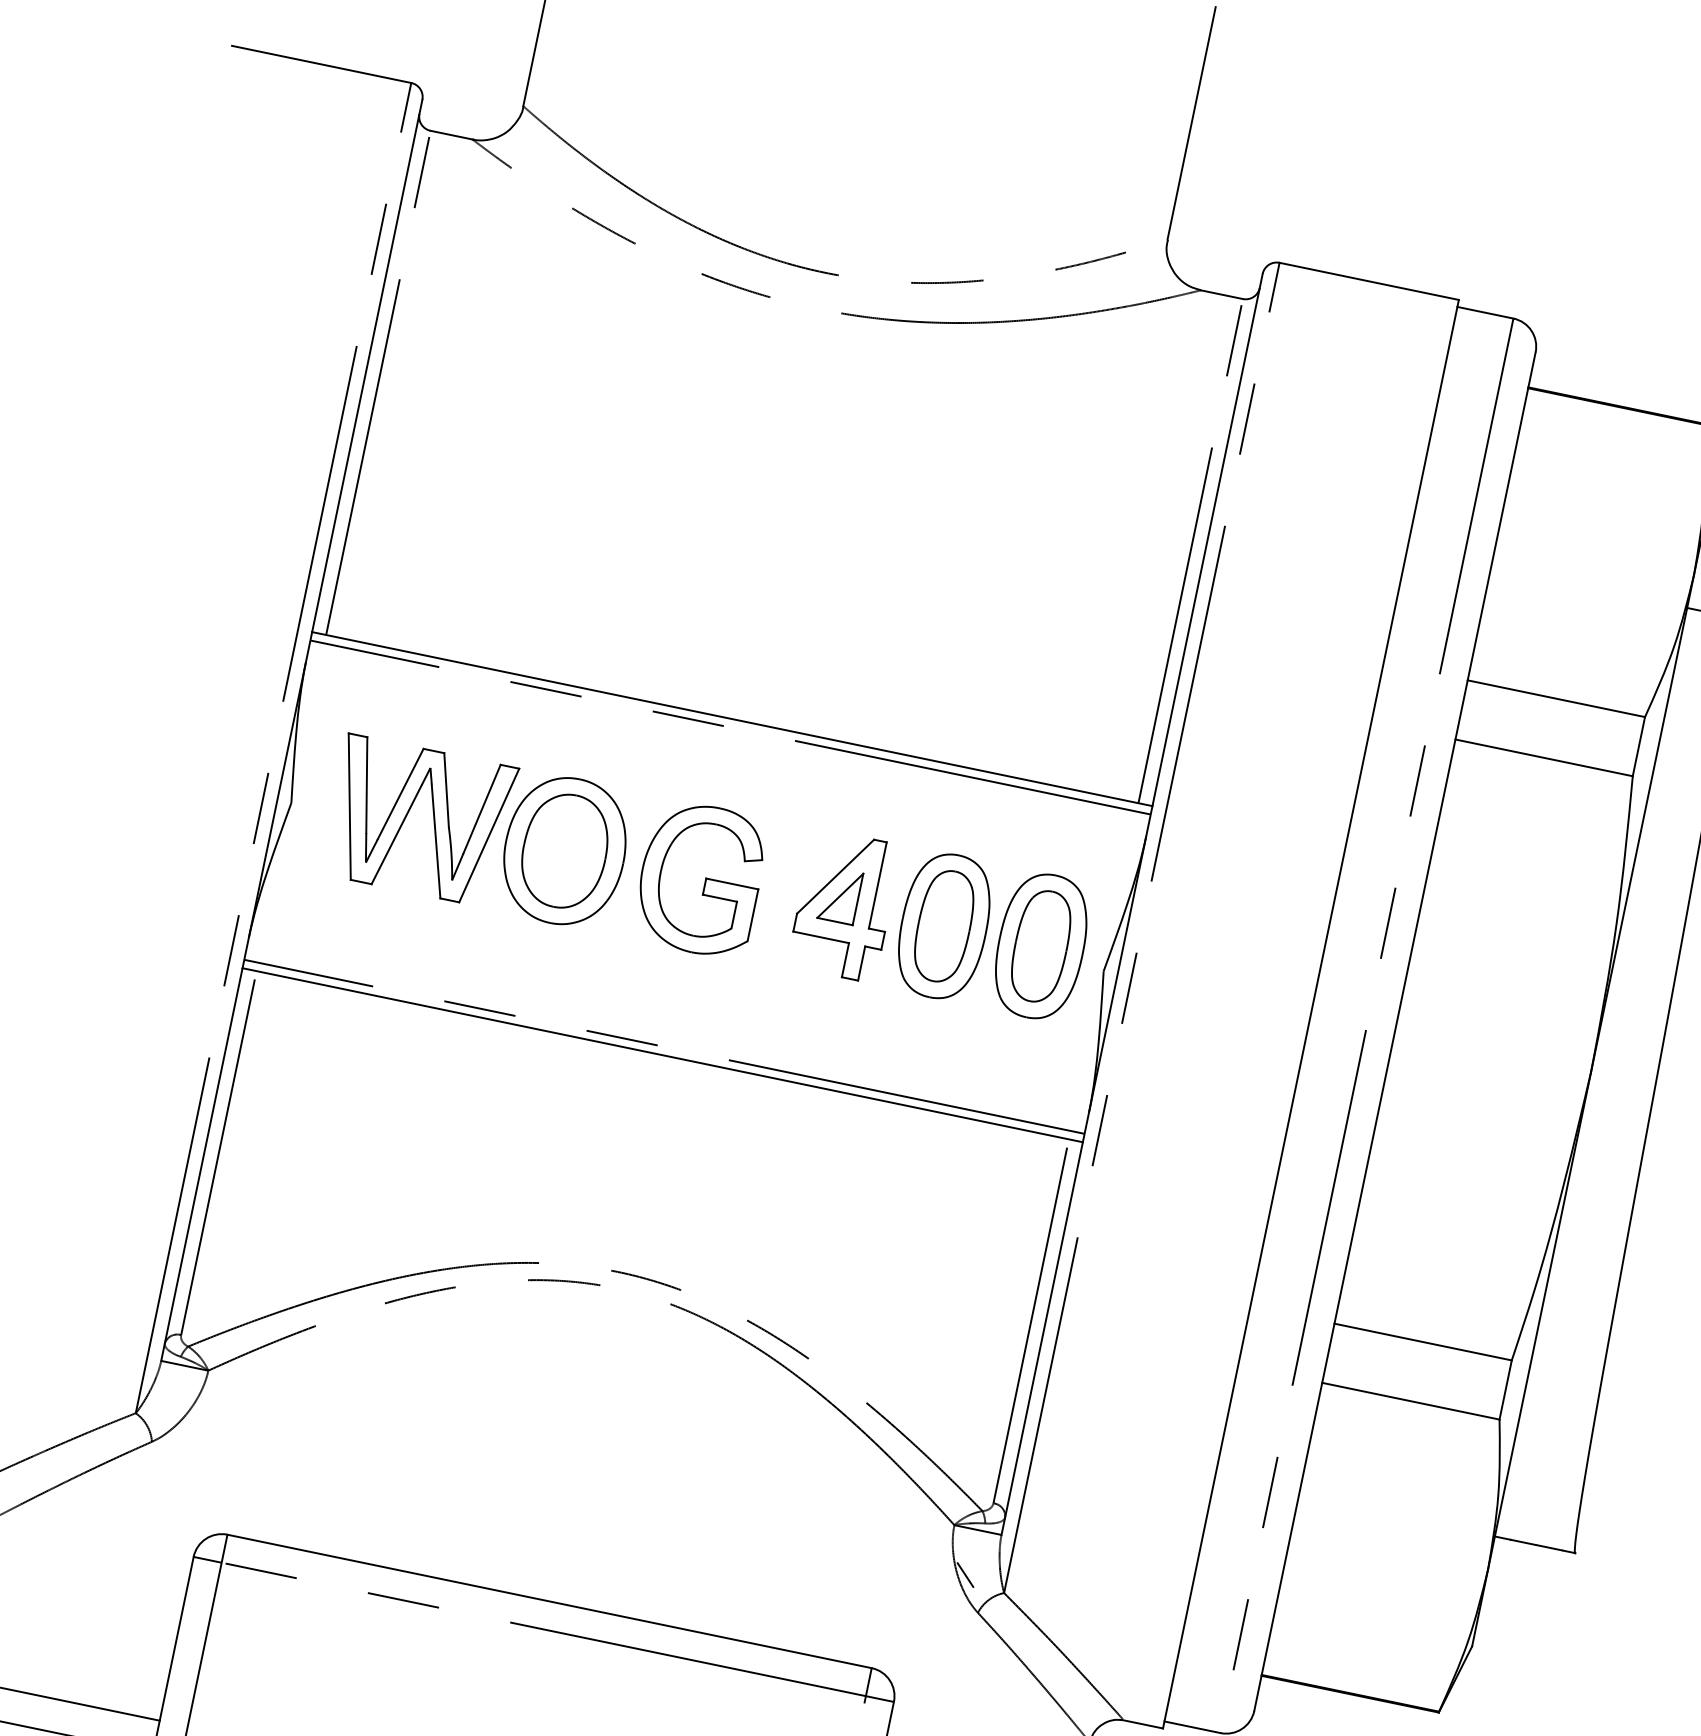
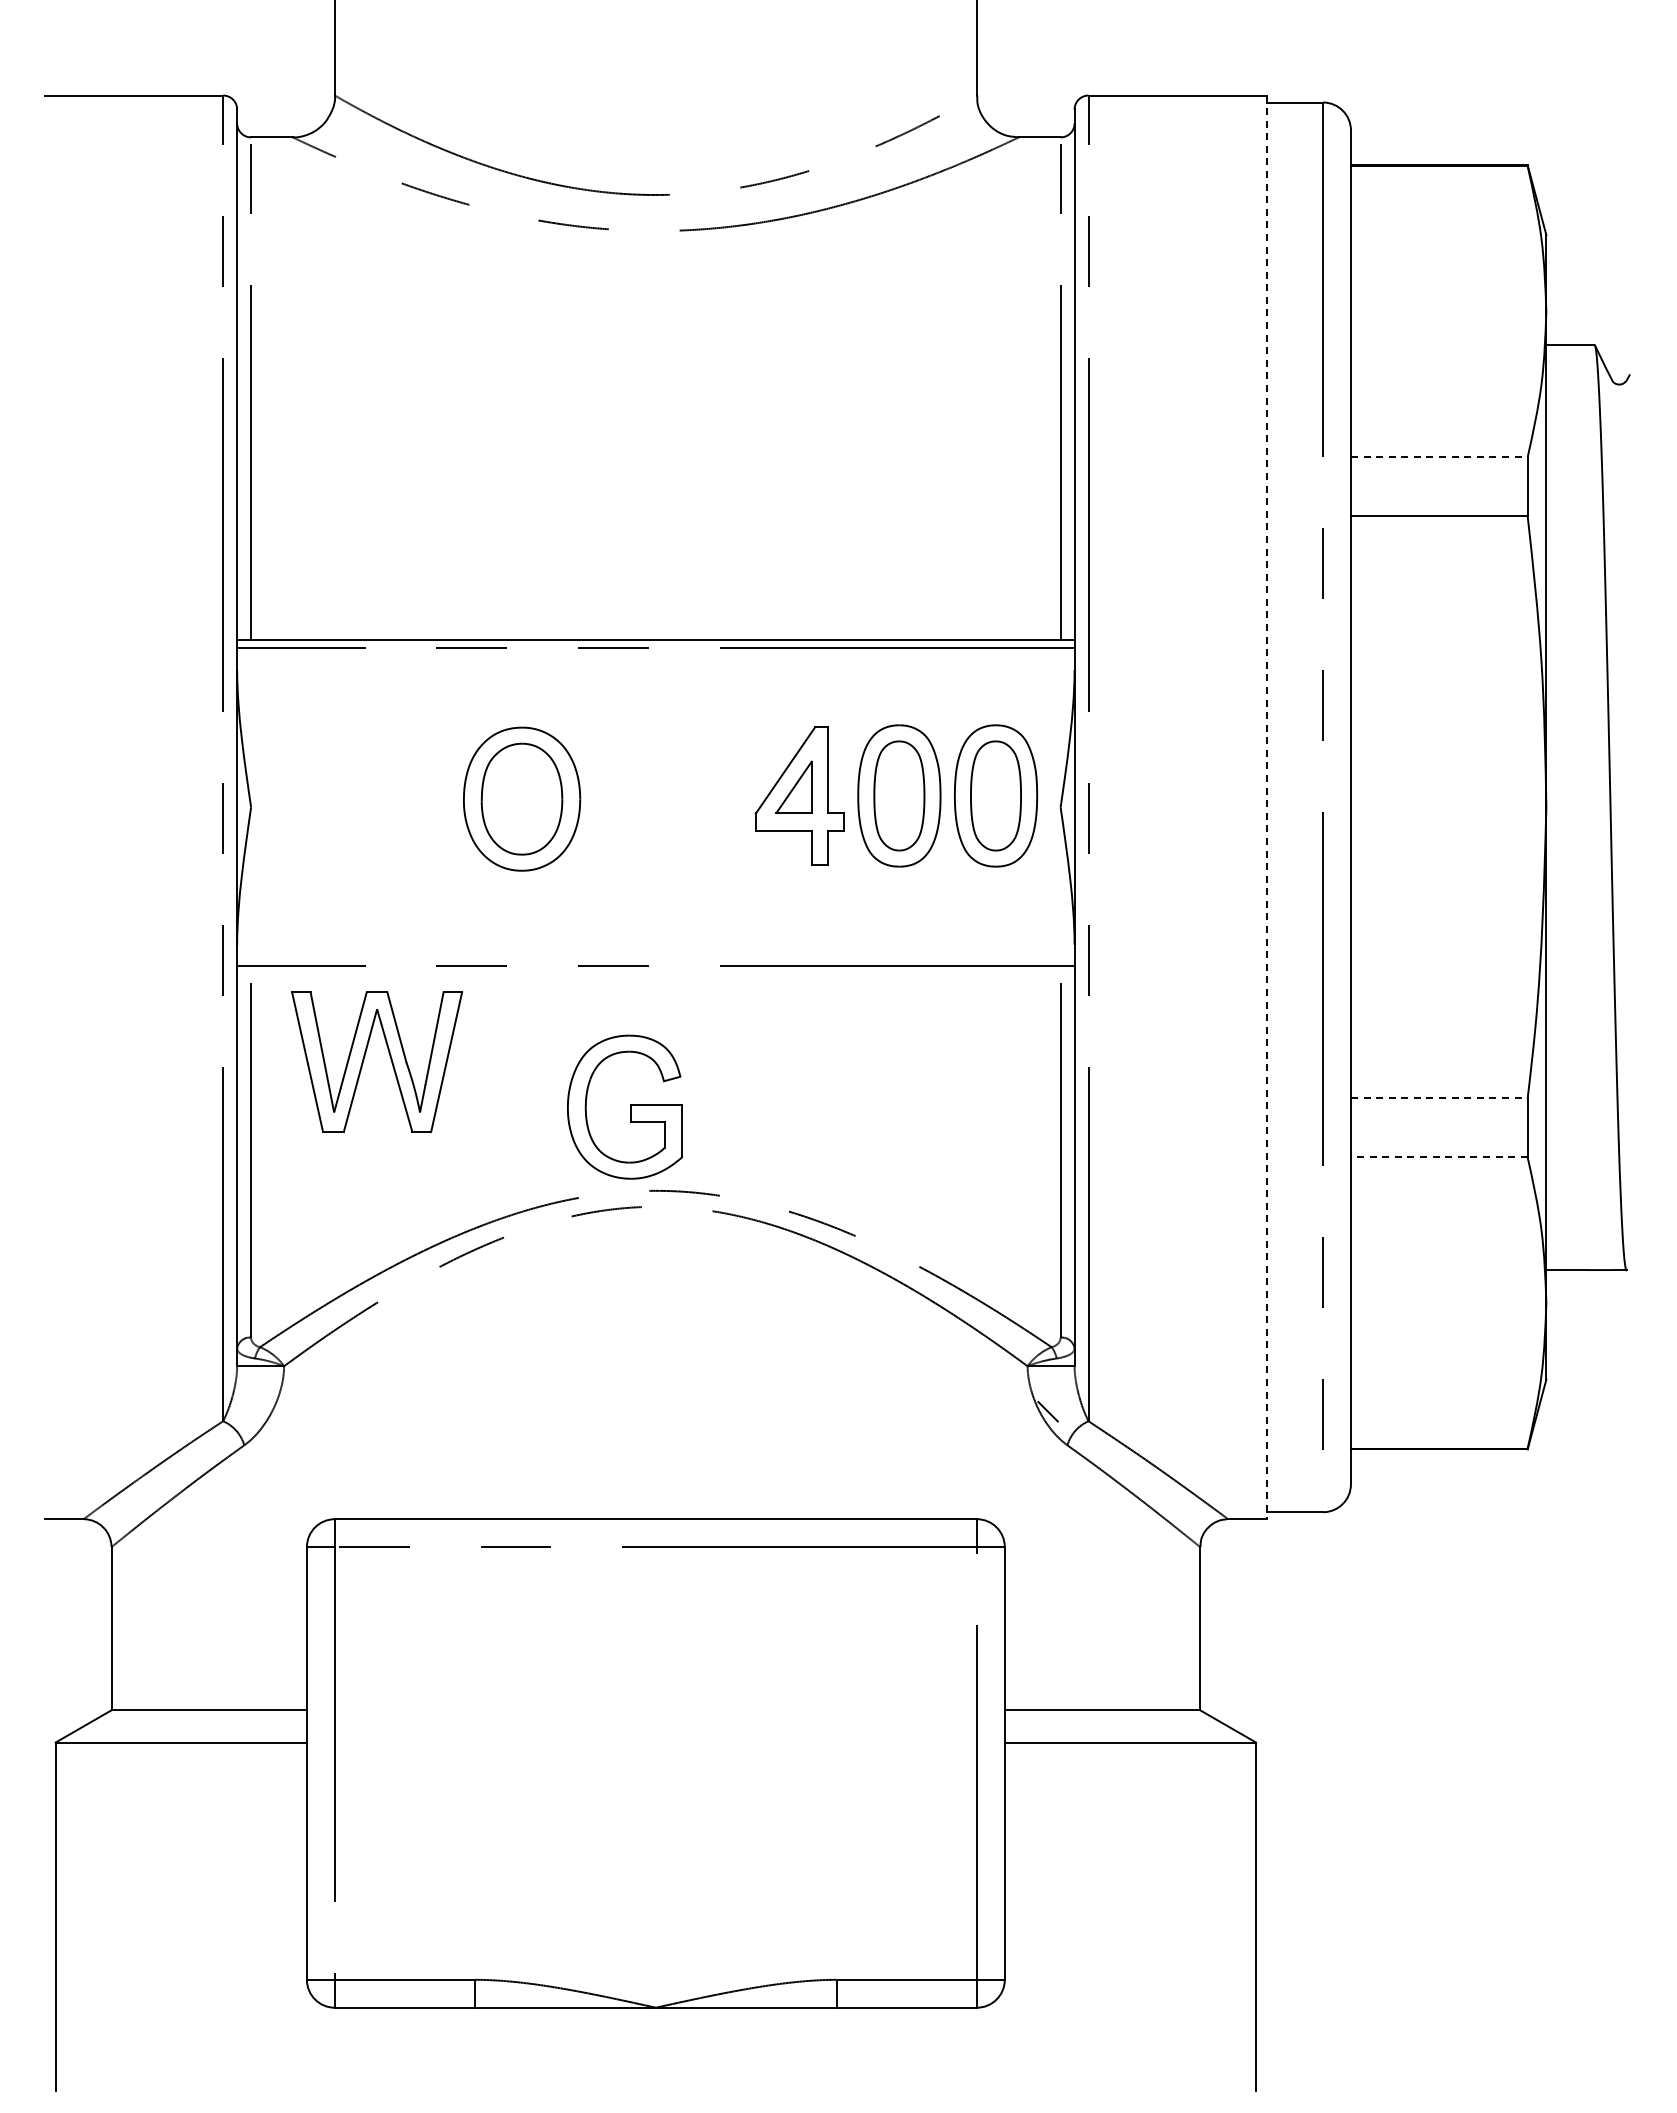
line: (1556, 698) -> (1439, 457), solid -> dashed
part: (407, 816) -> (364, 1060), moved
part: (699, 878) -> (624, 1106), moved
line: (1311, 1014) -> (1267, 807), solid -> dashed
line: (662, 1054) -> (655, 974), removed
line: (1423, 1342) -> (1439, 1098), solid -> dashed
line: (1410, 1401) -> (1438, 1157), solid -> dashed

